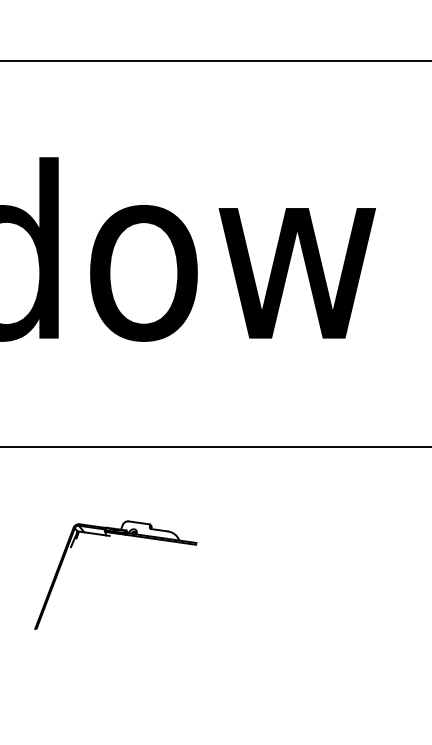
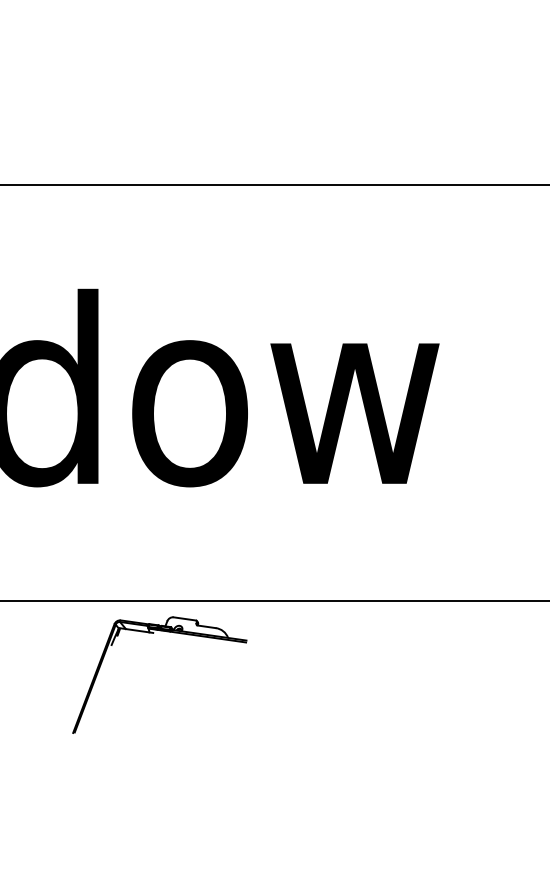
part: (109, 536) -> (153, 633), moved

